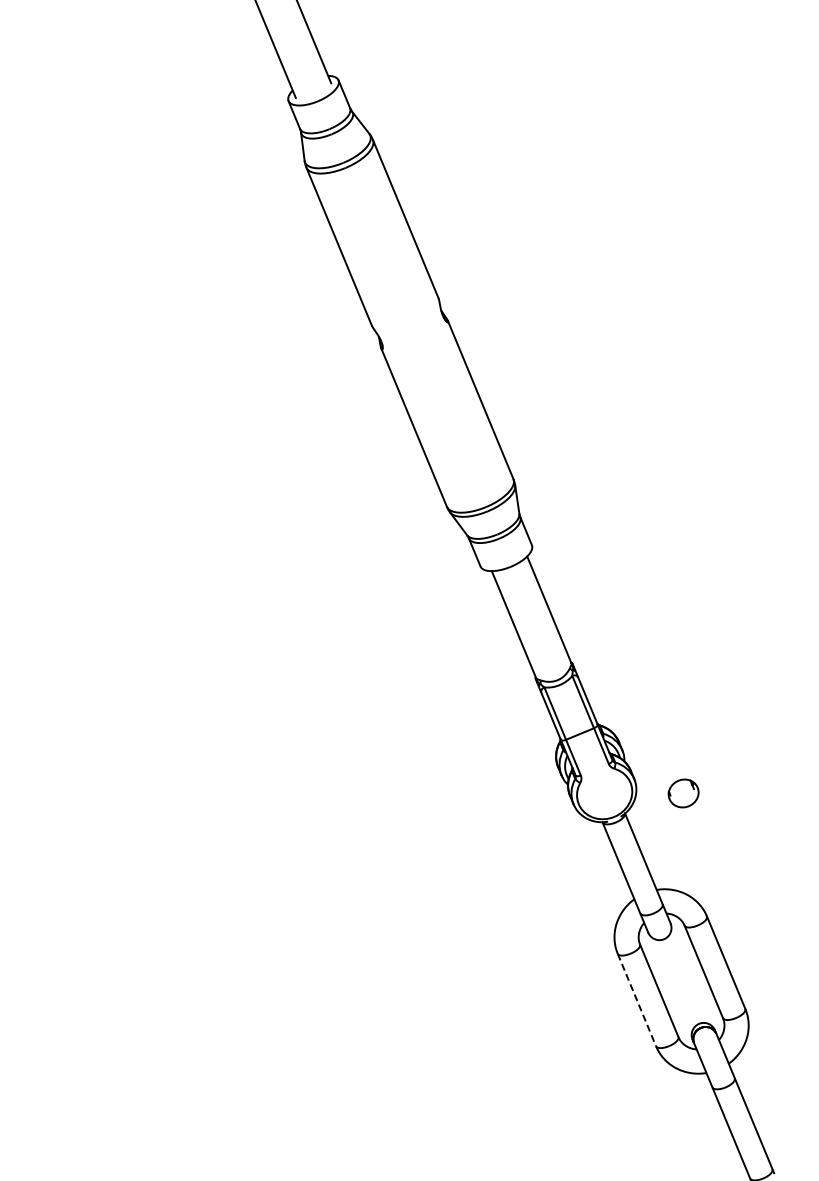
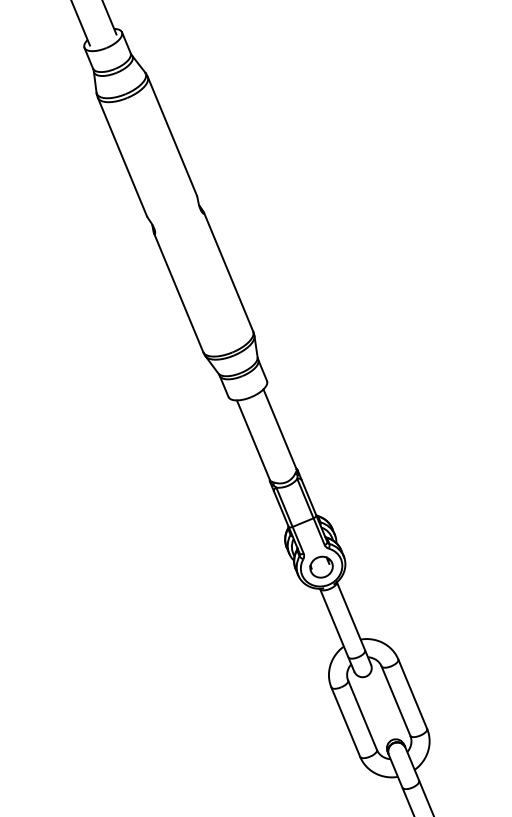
part: (683, 793) -> (321, 567), moved
line: (637, 1000) -> (346, 722), dashed -> solid

